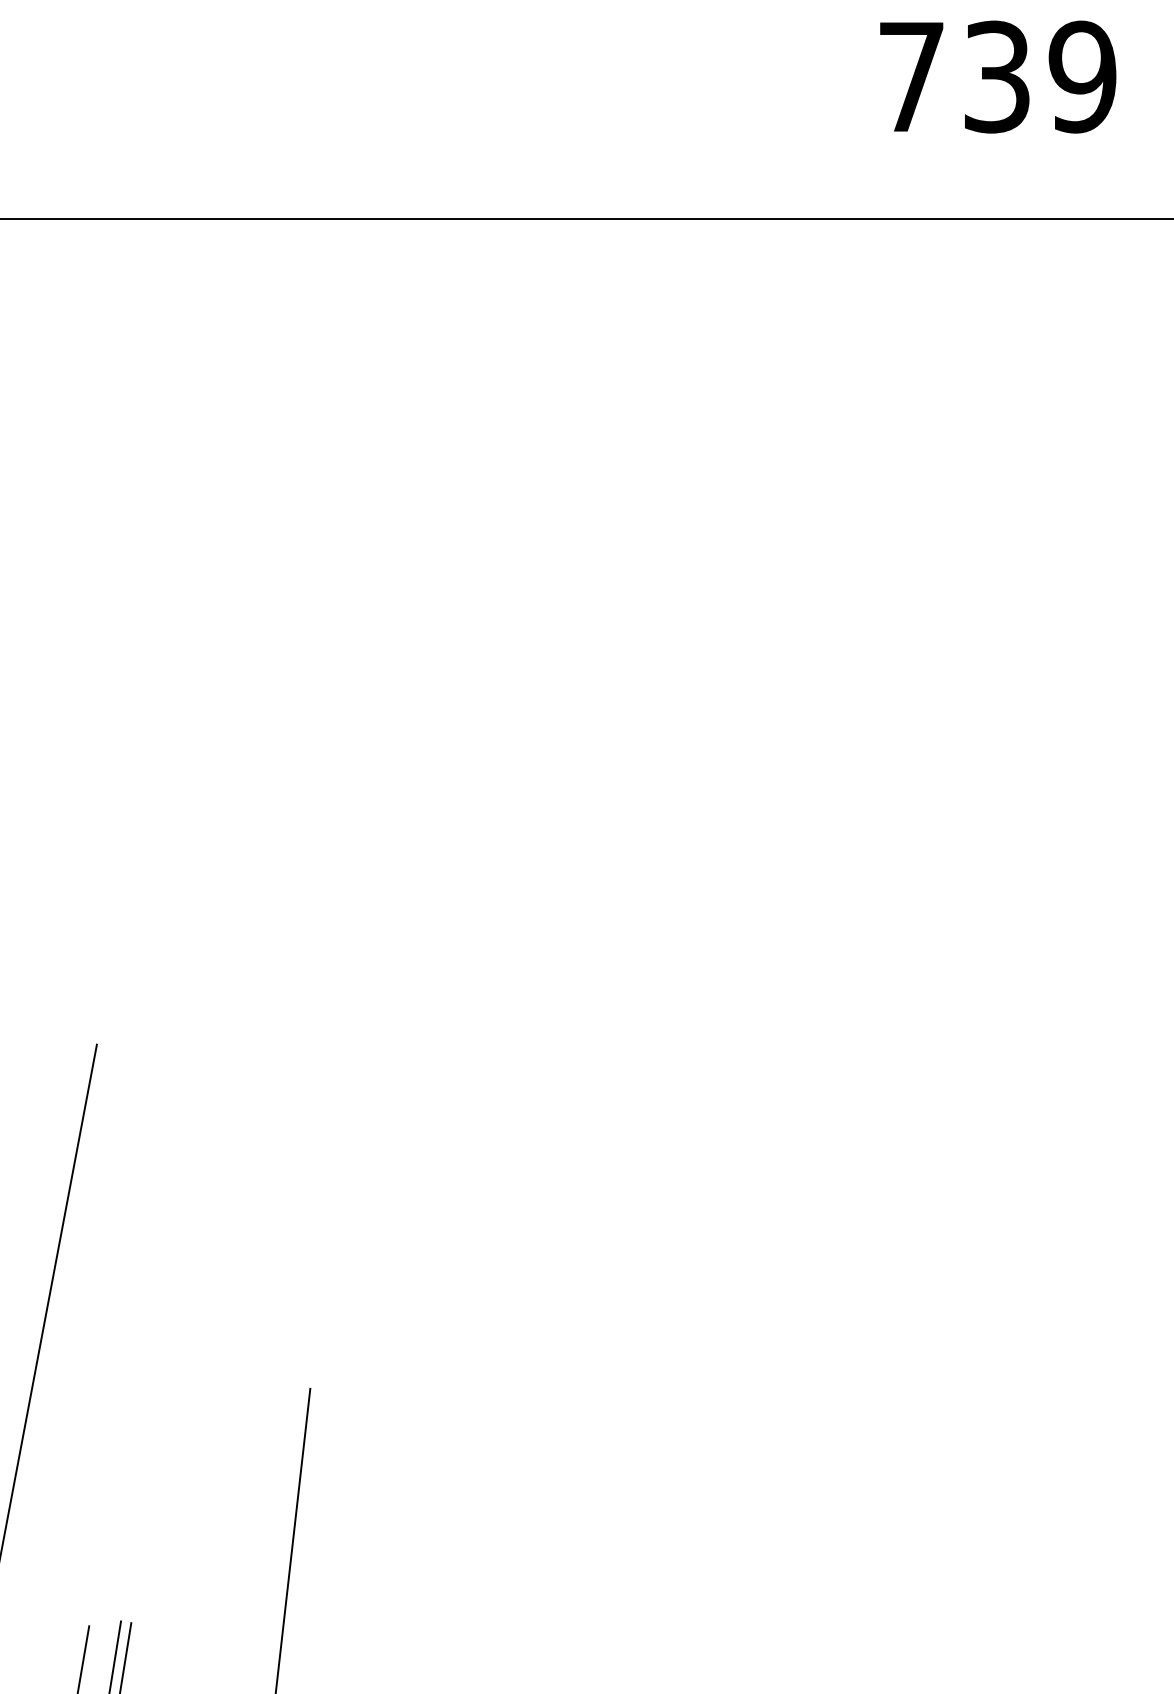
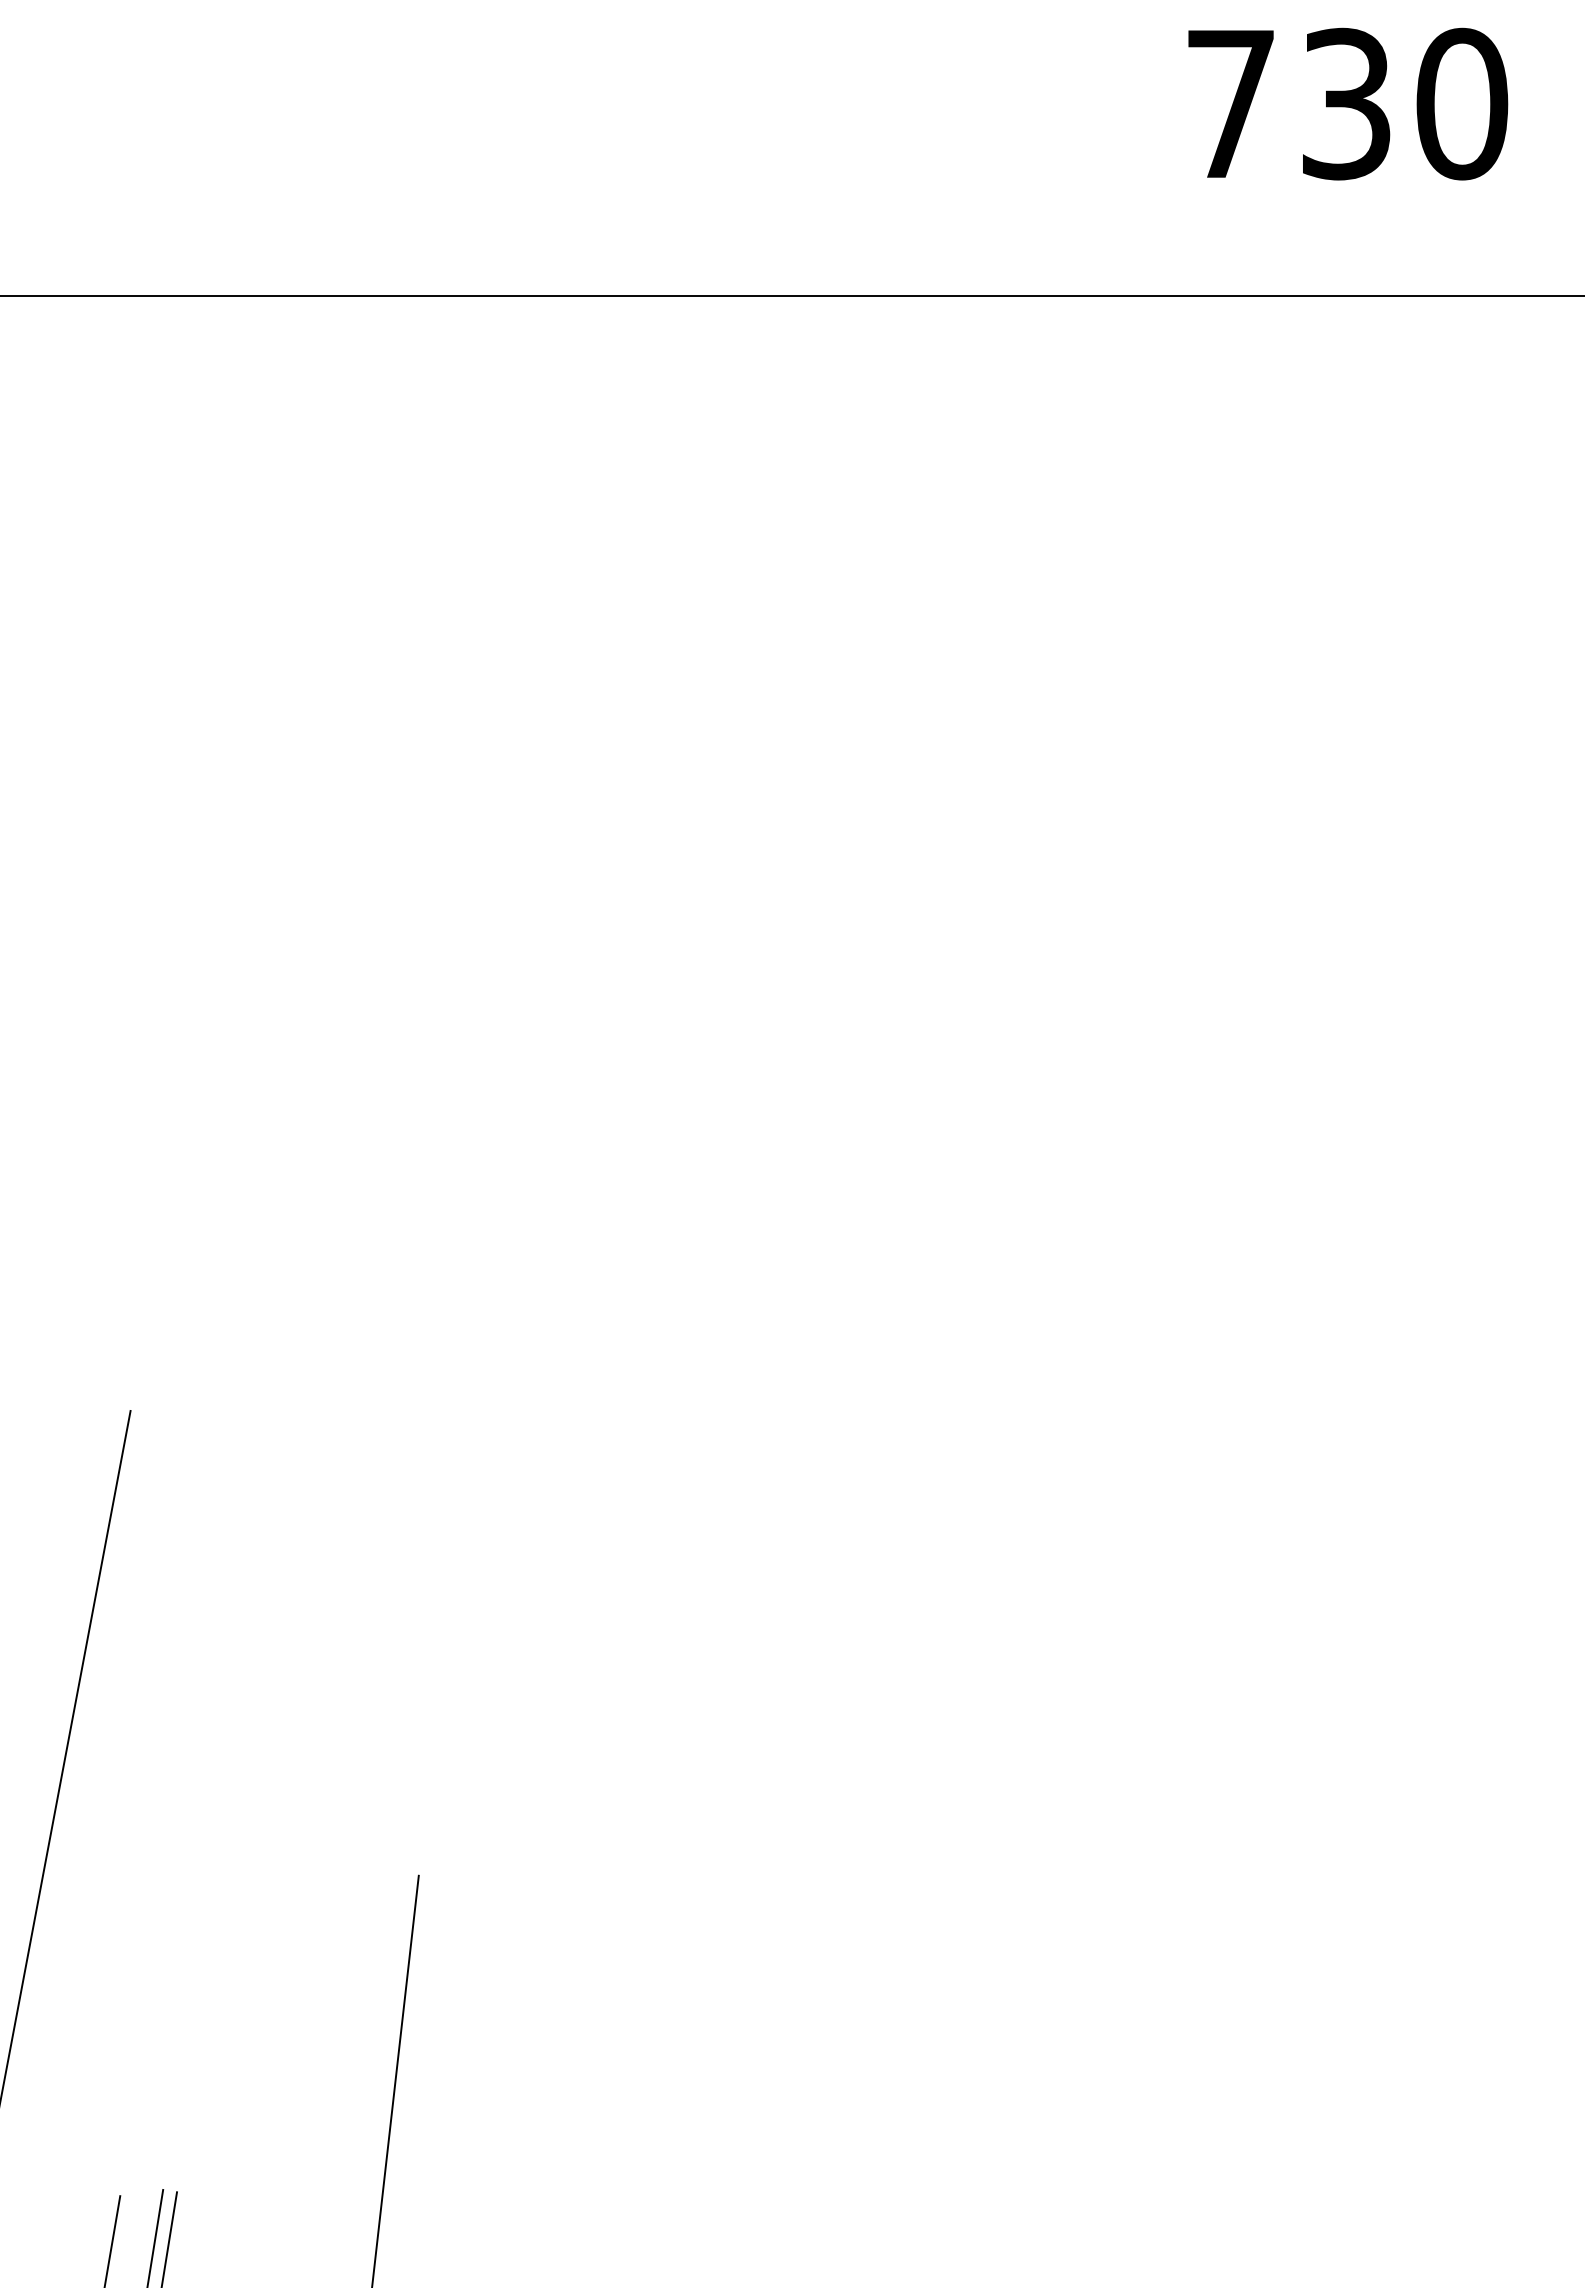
text: (1083, 76) -> (1462, 103), 739 -> 730

